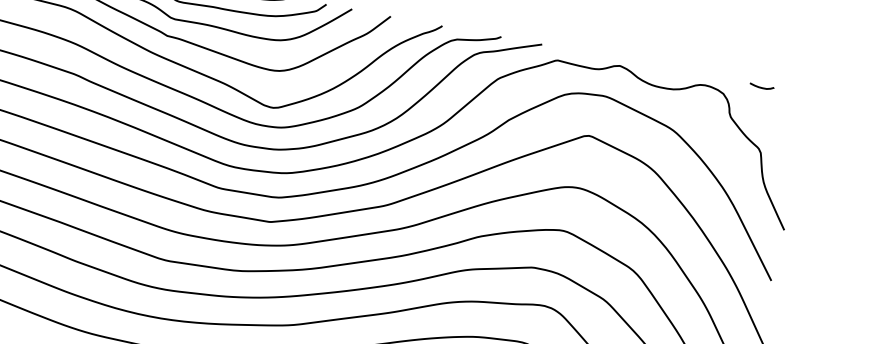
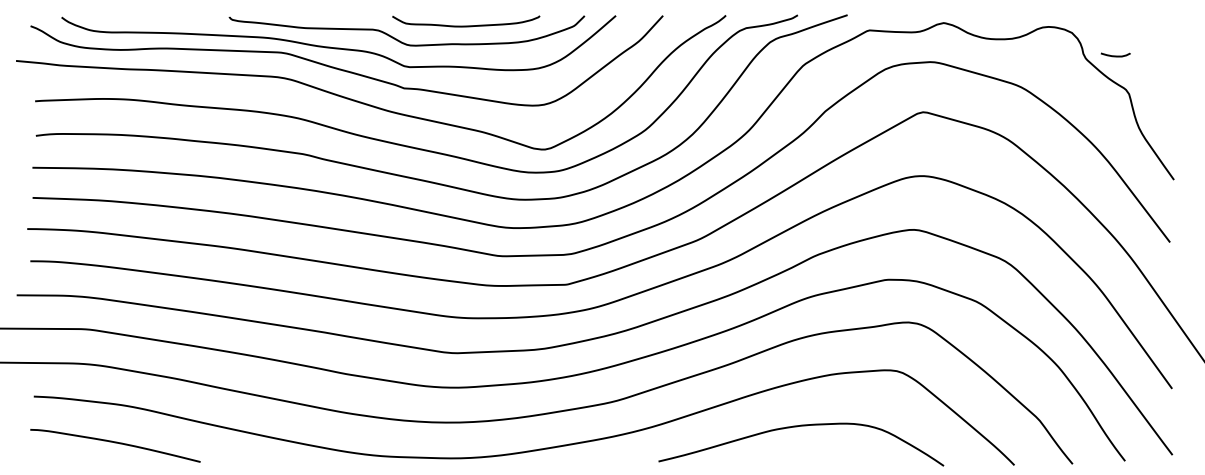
curve: (761, 87) -> (1115, 55), moved

